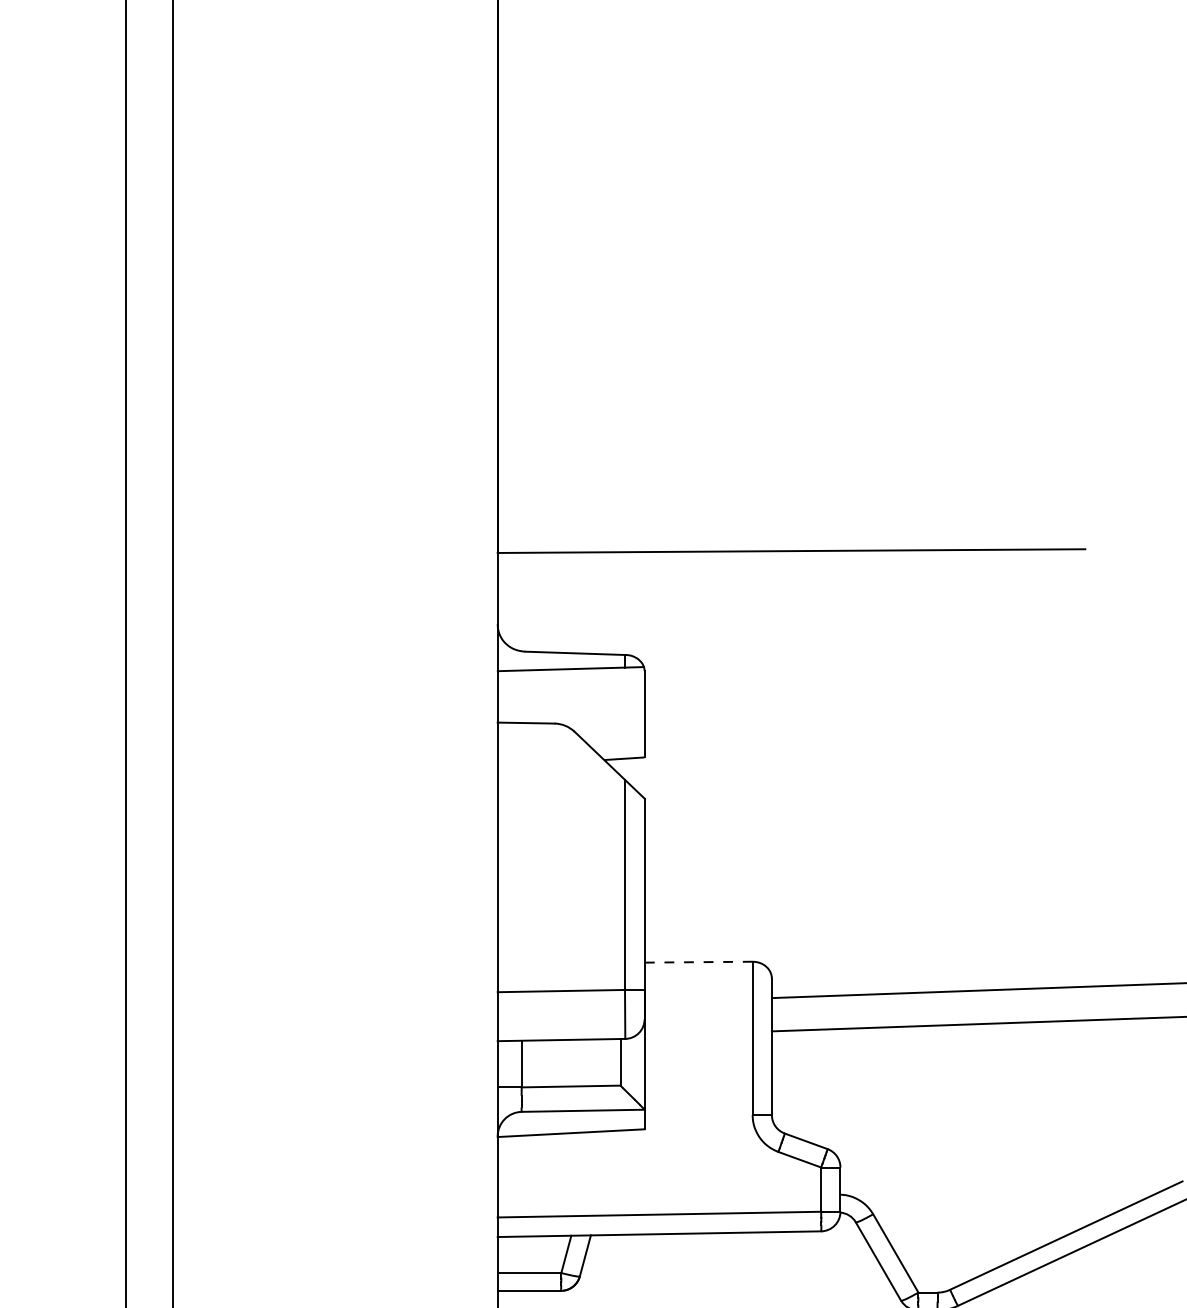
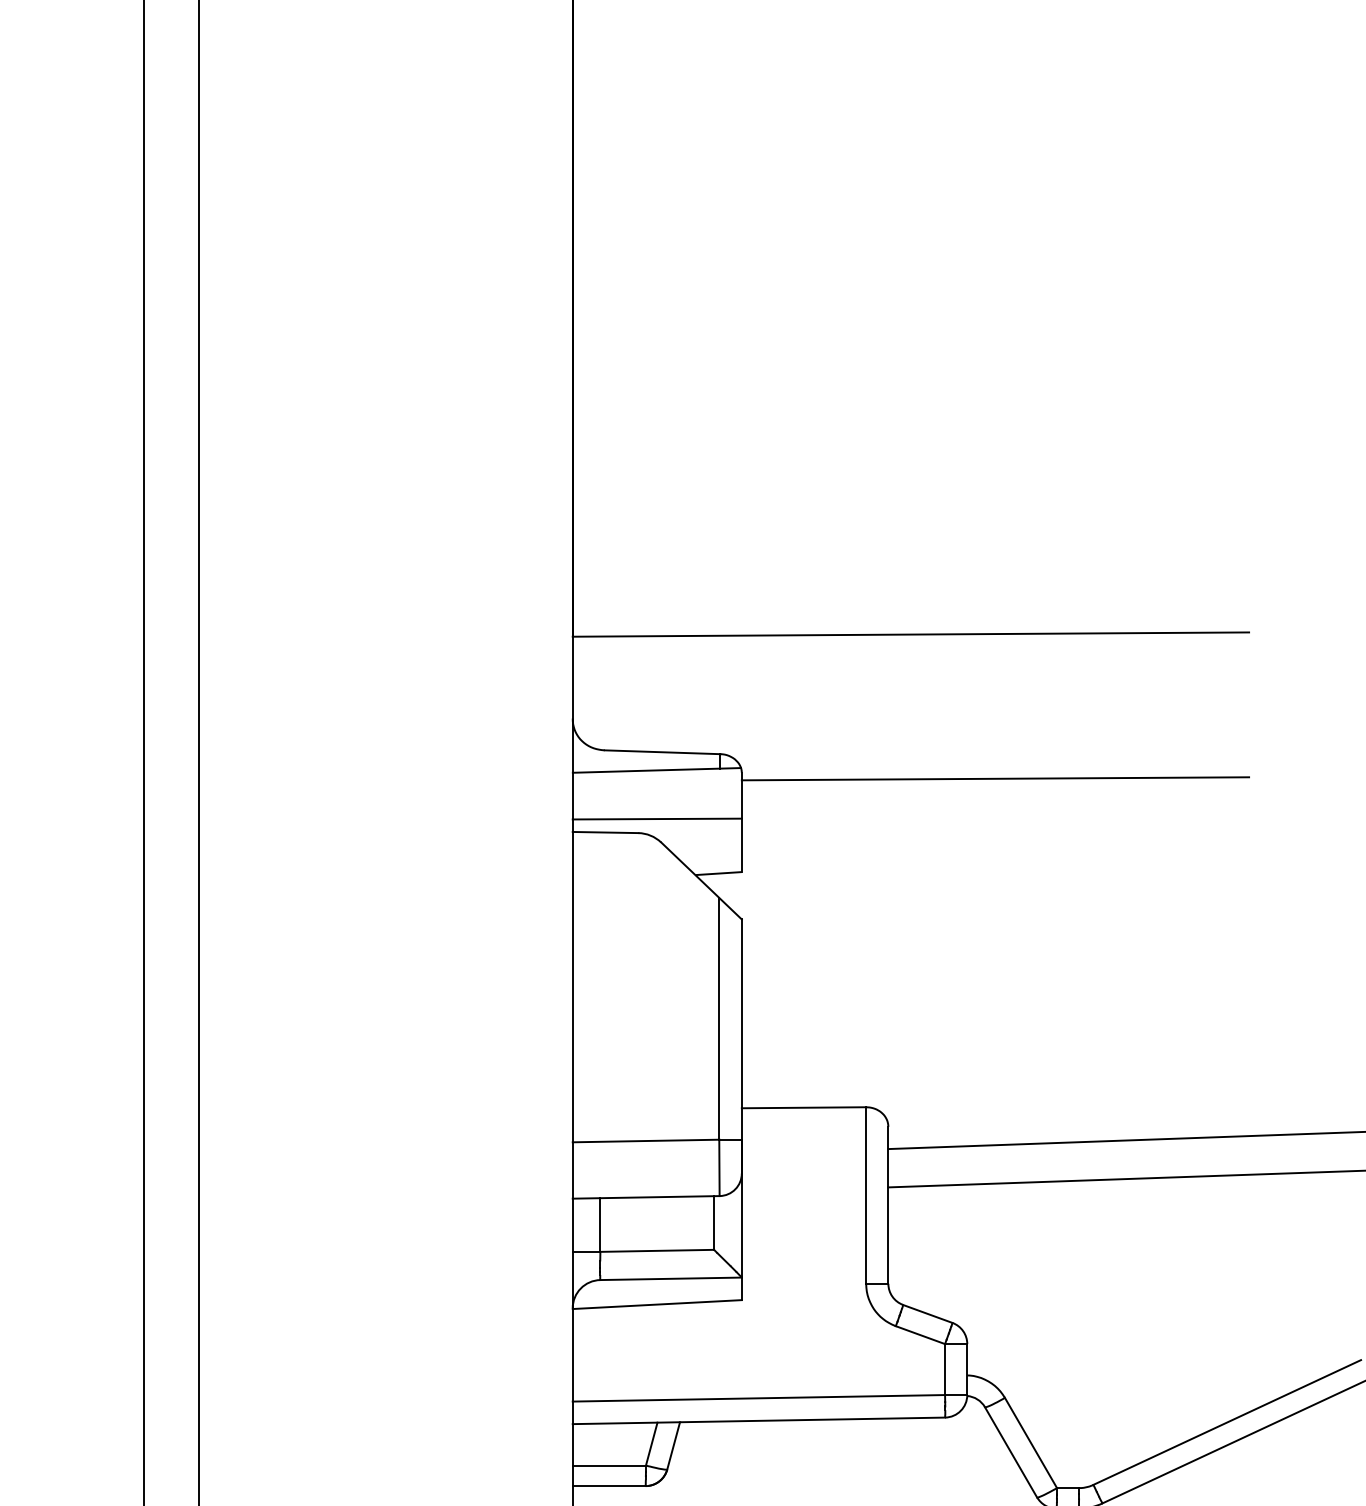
line: (864, 676) -> (994, 778), added
line: (570, 711) -> (656, 819), added
line: (698, 962) -> (803, 1108), dashed -> solid

